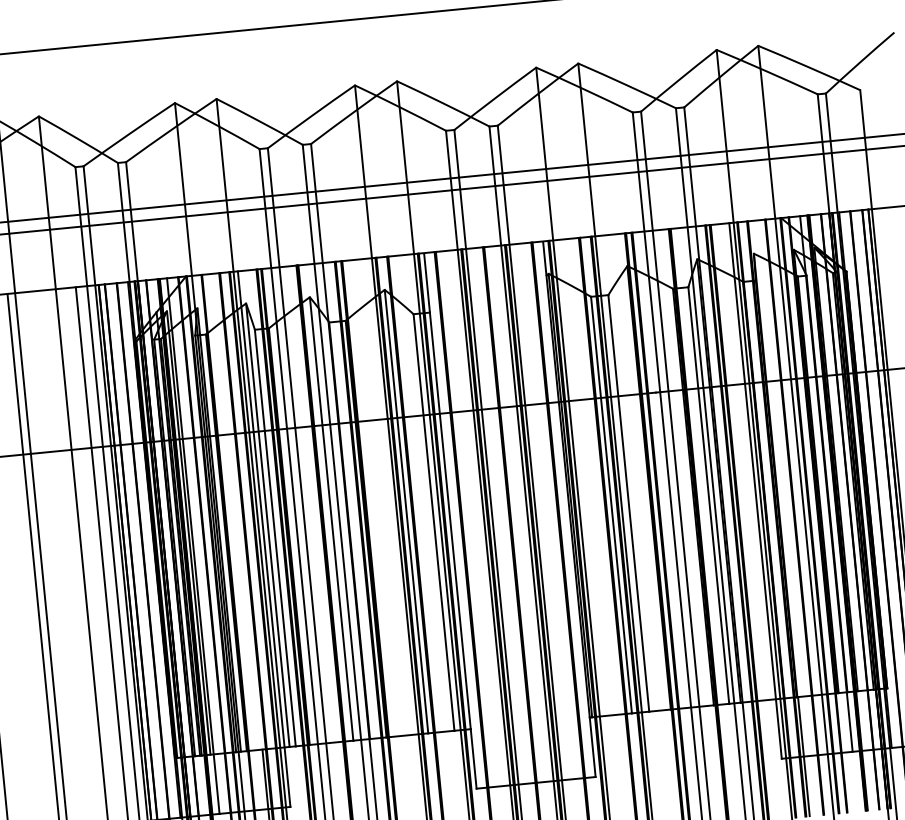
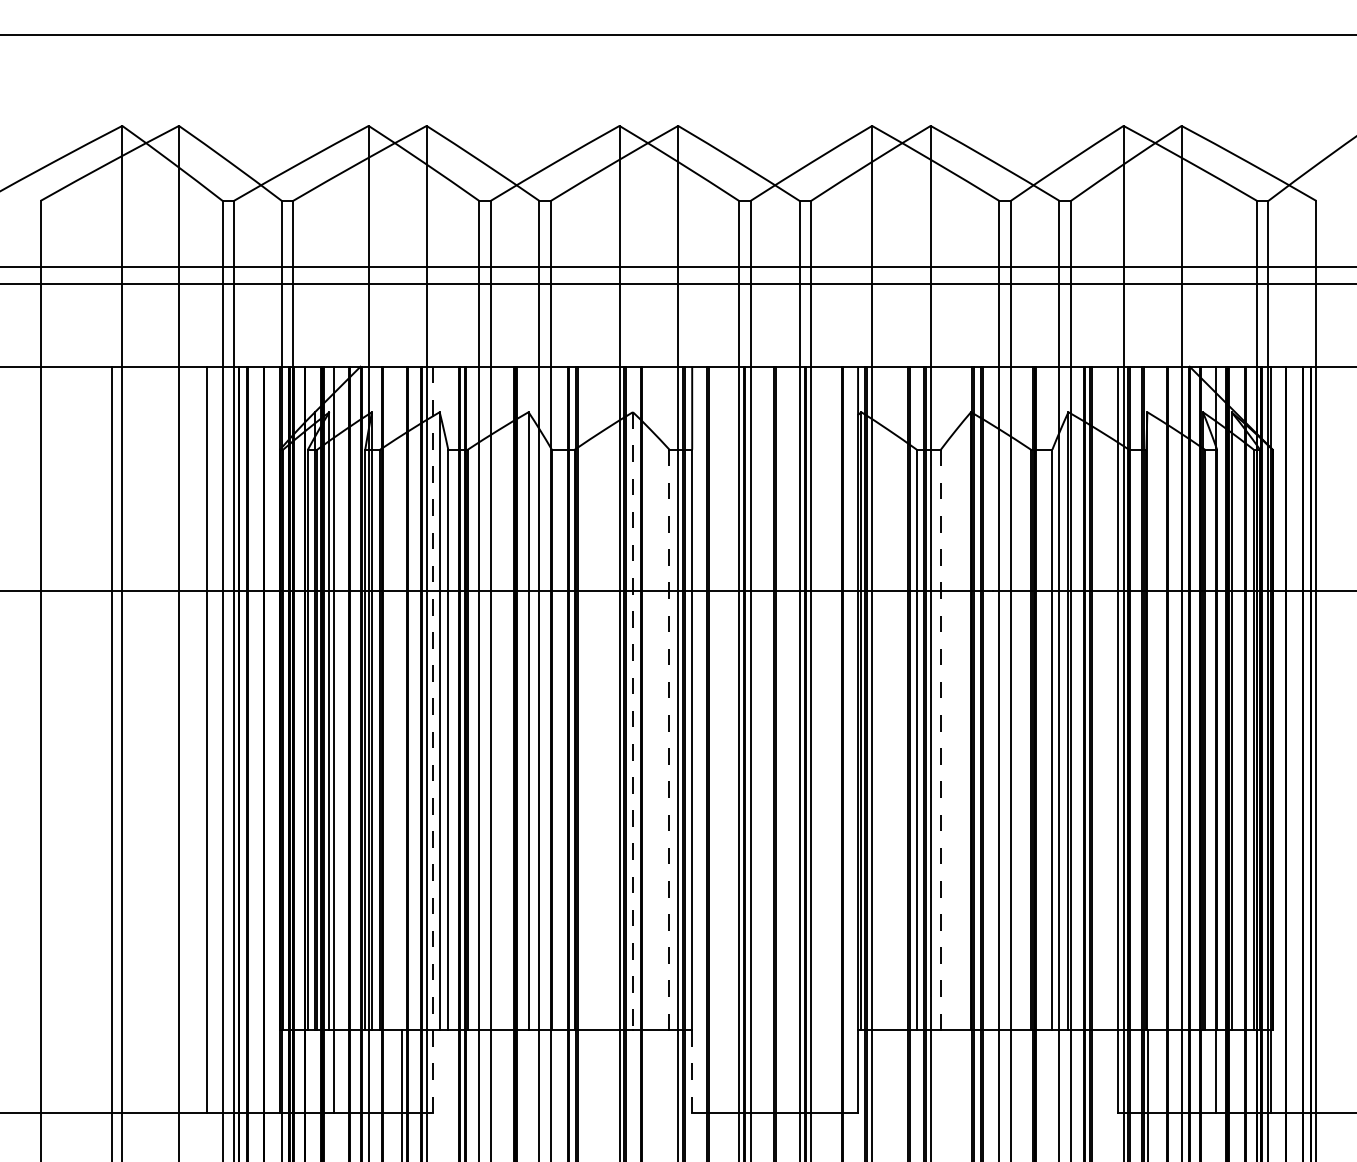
line: (628, 503) -> (940, 740), solid -> dashed
line: (406, 511) -> (632, 721), solid -> dashed
line: (434, 522) -> (669, 740), solid -> dashed
line: (264, 539) -> (432, 740), solid -> dashed
line: (473, 759) -> (692, 1072), solid -> dashed

